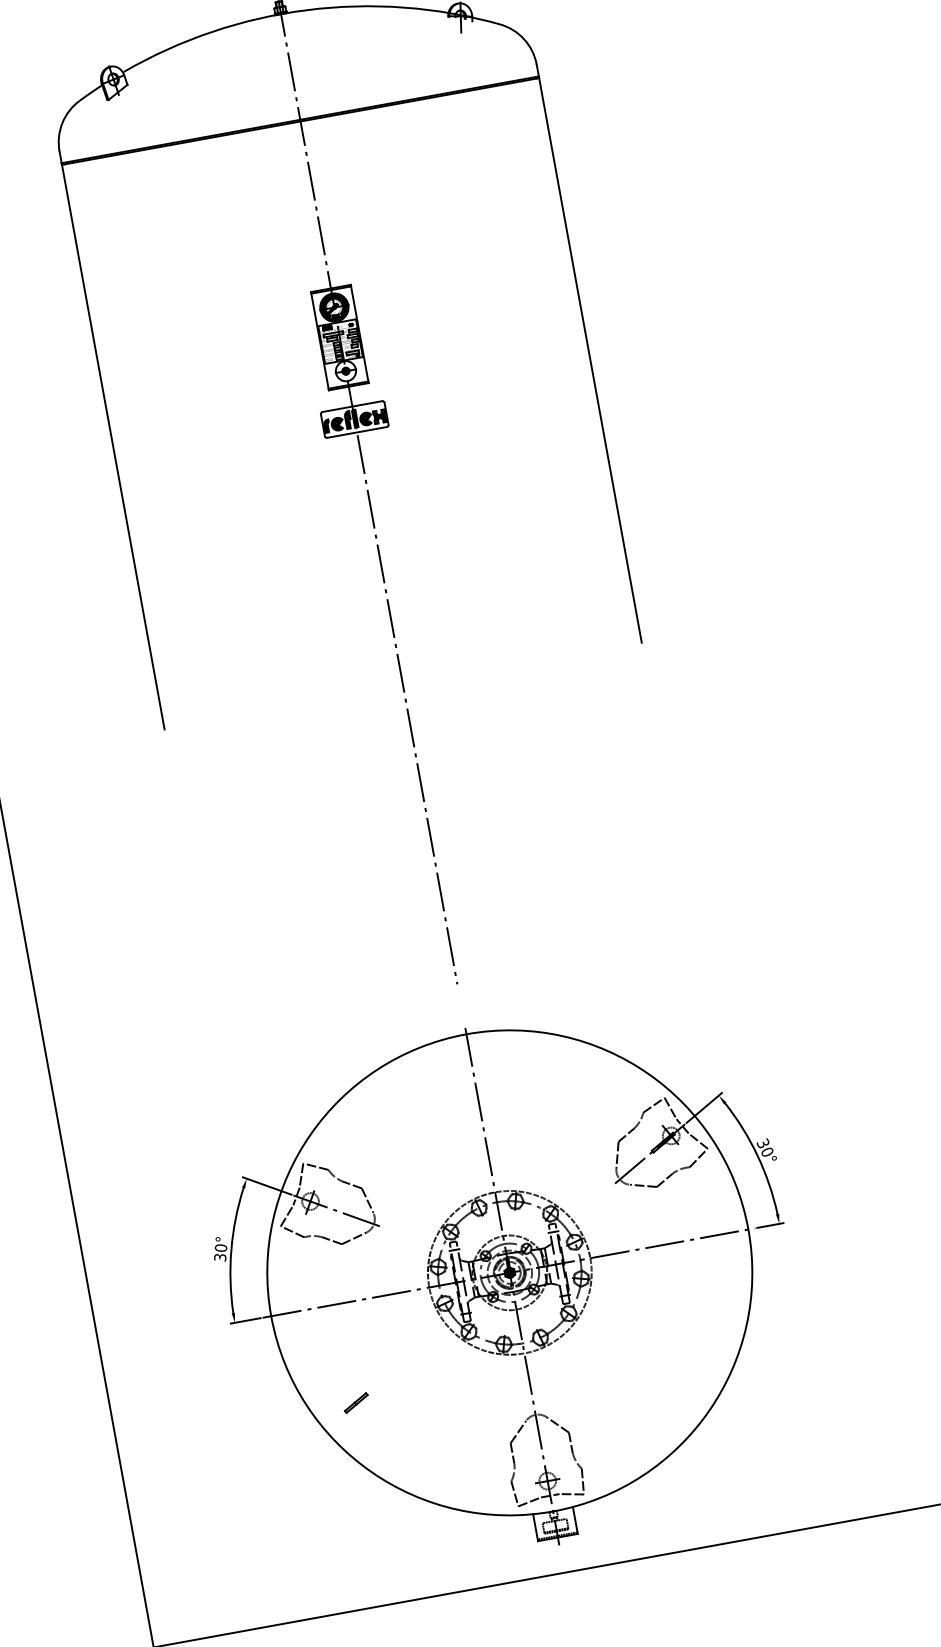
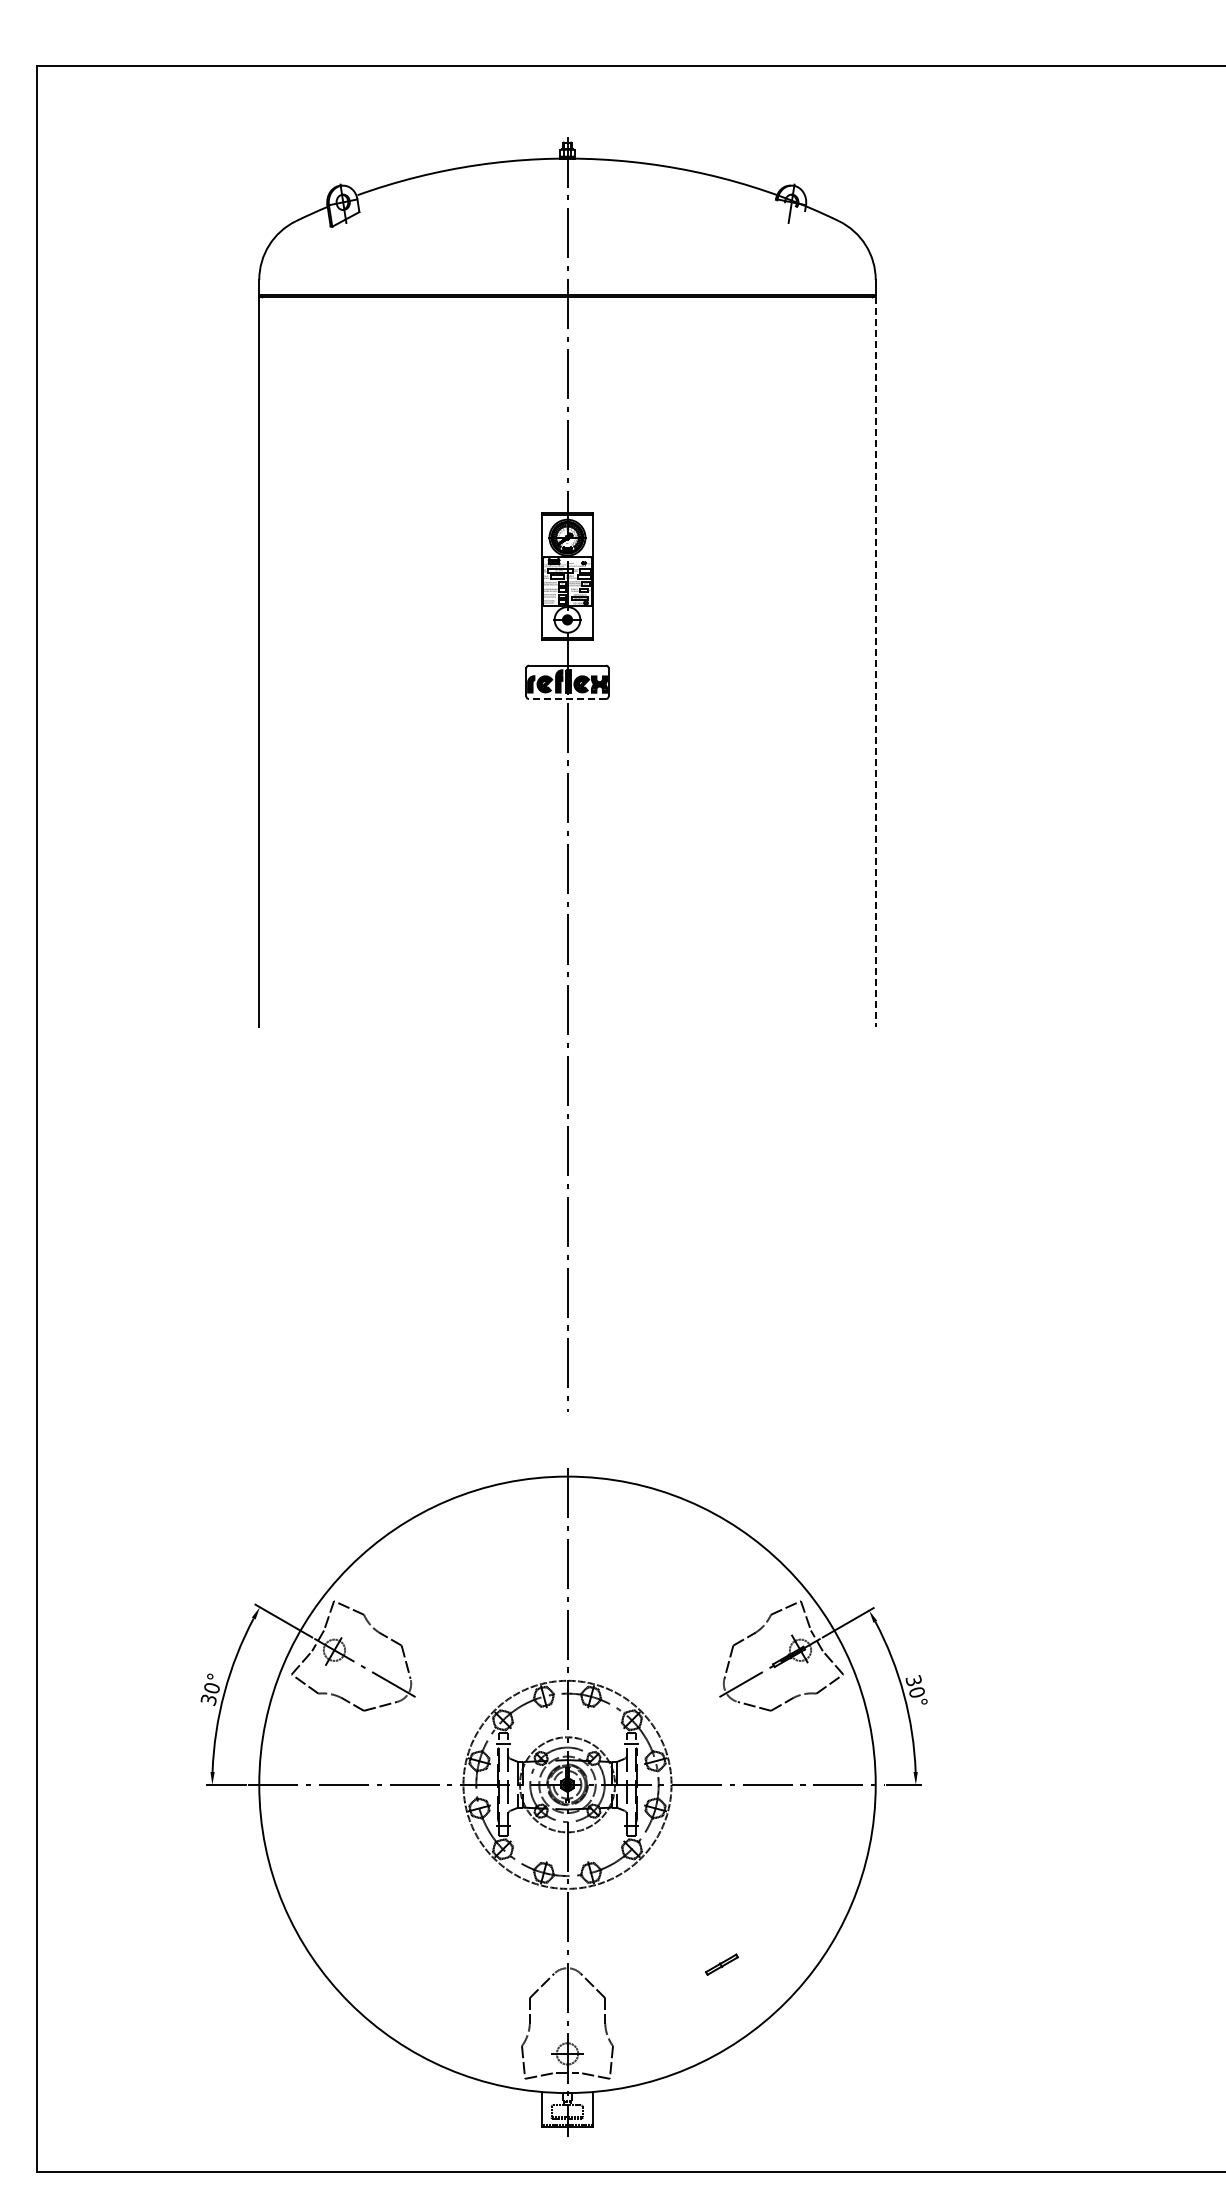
line: (590, 360) -> (875, 662), solid -> dashed
line: (357, 432) -> (567, 699), solid -> dashed
part: (355, 1402) -> (721, 1964), moved

